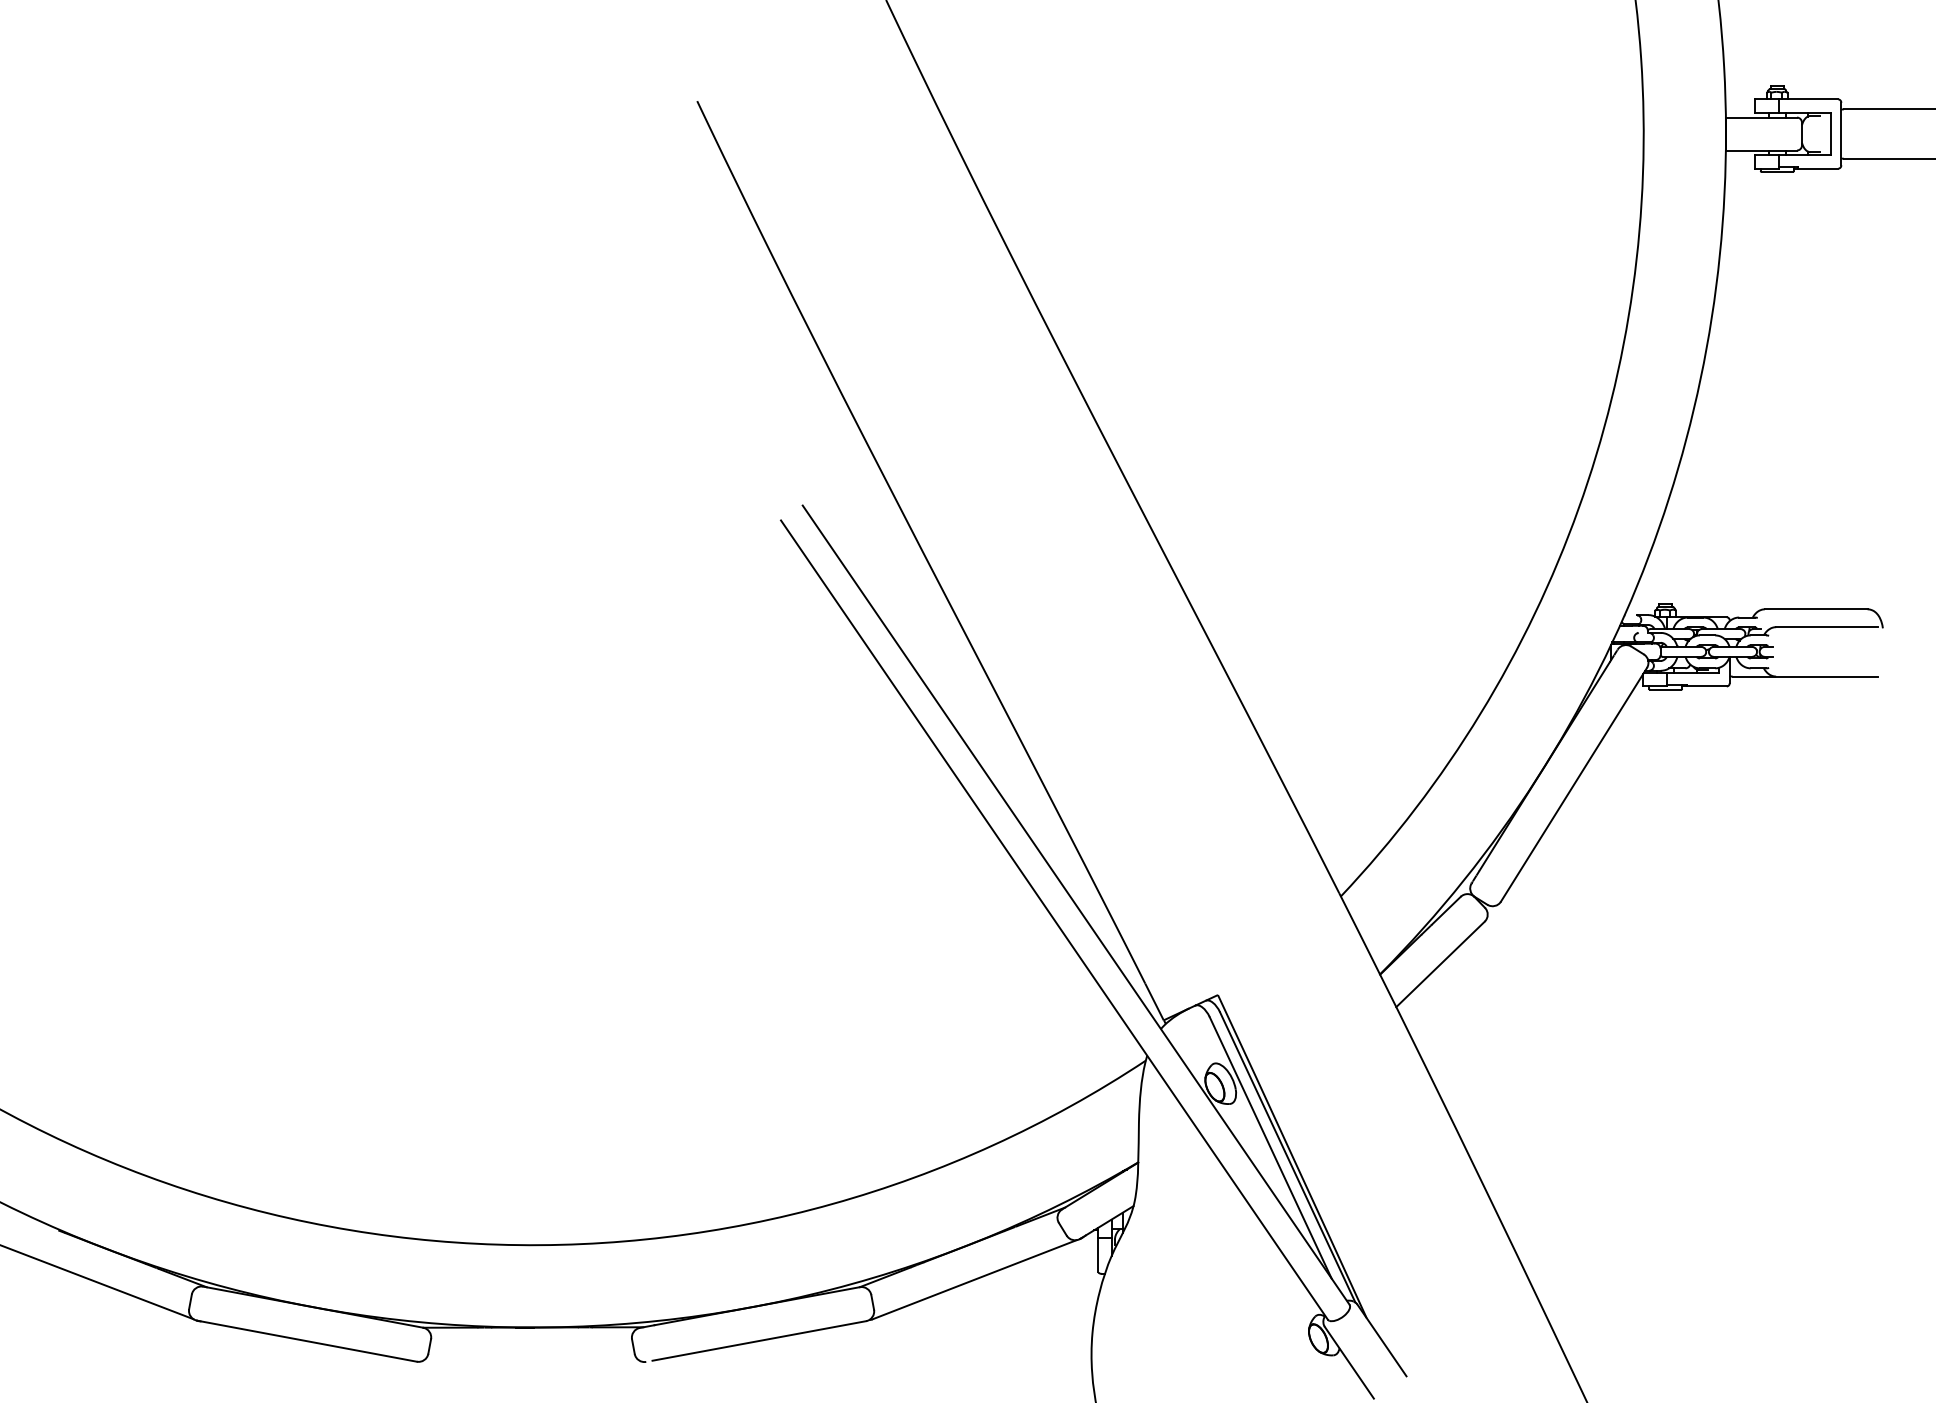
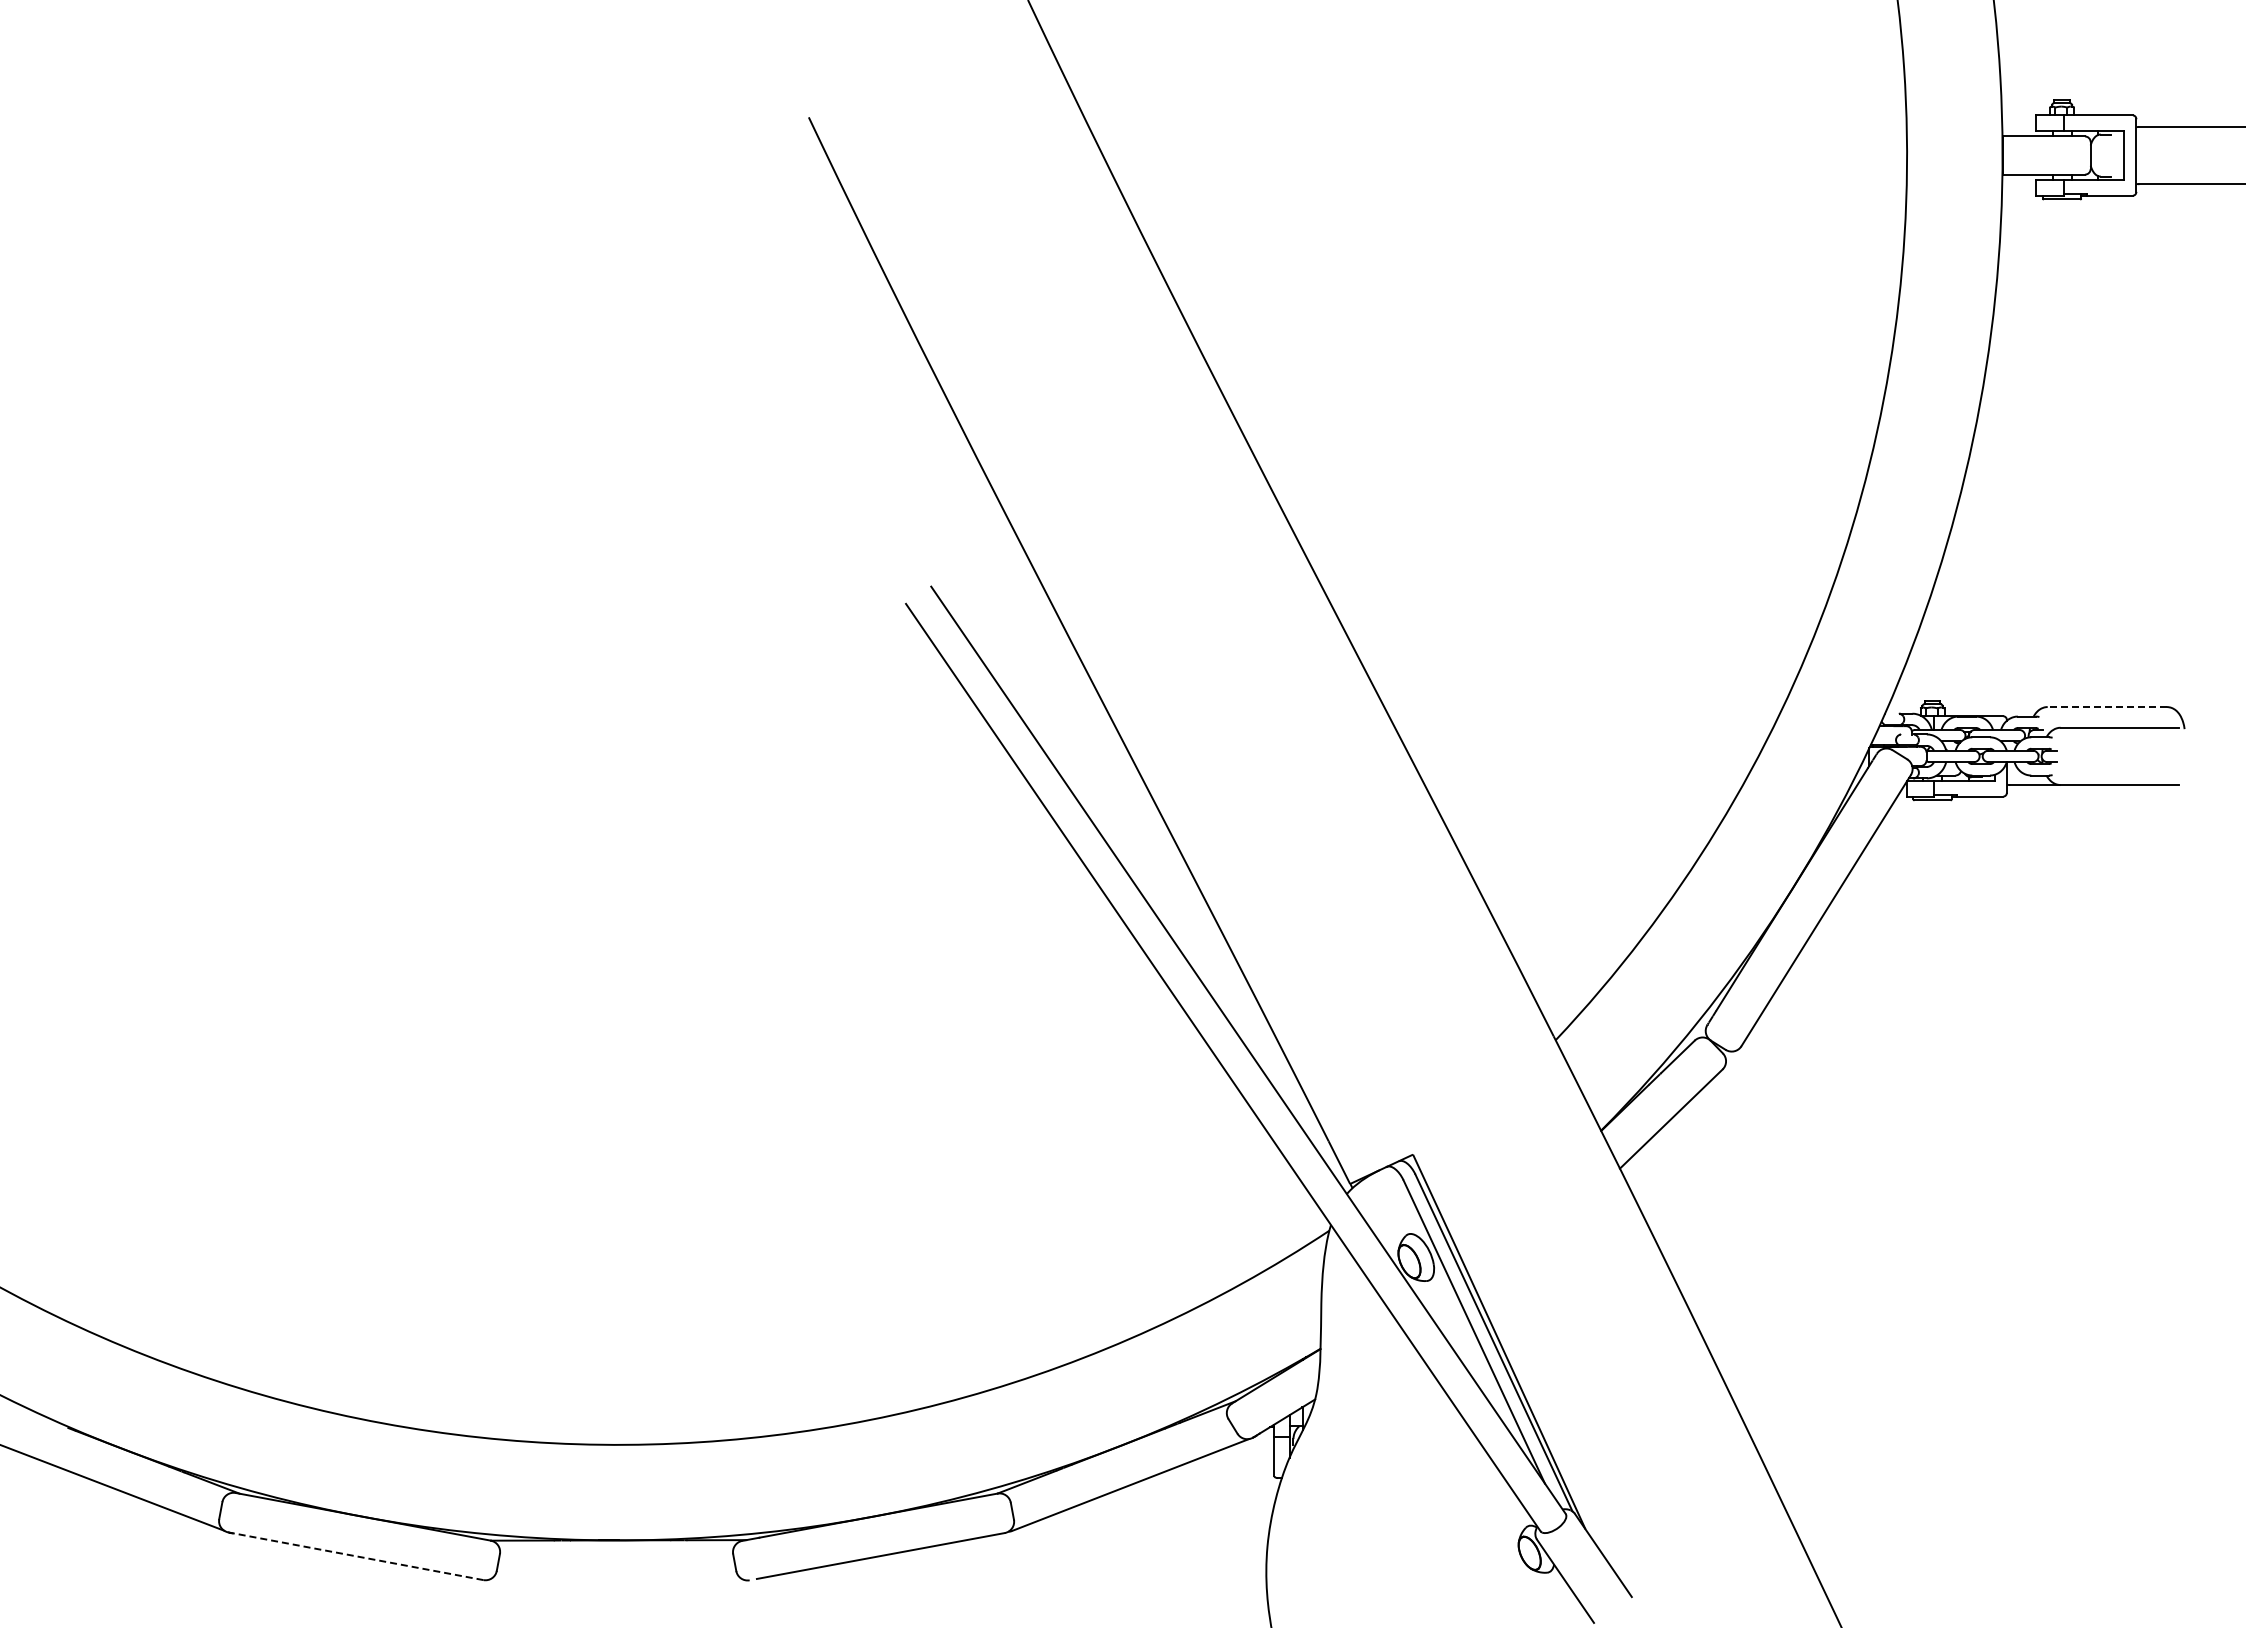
line: (1816, 609) -> (2107, 707), solid -> dashed
line: (306, 1341) -> (355, 1556), solid -> dashed

